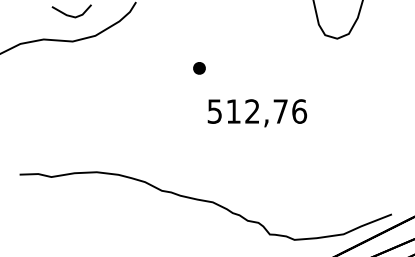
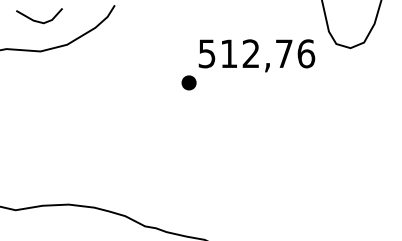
text: (257, 113) -> (257, 56), moved

